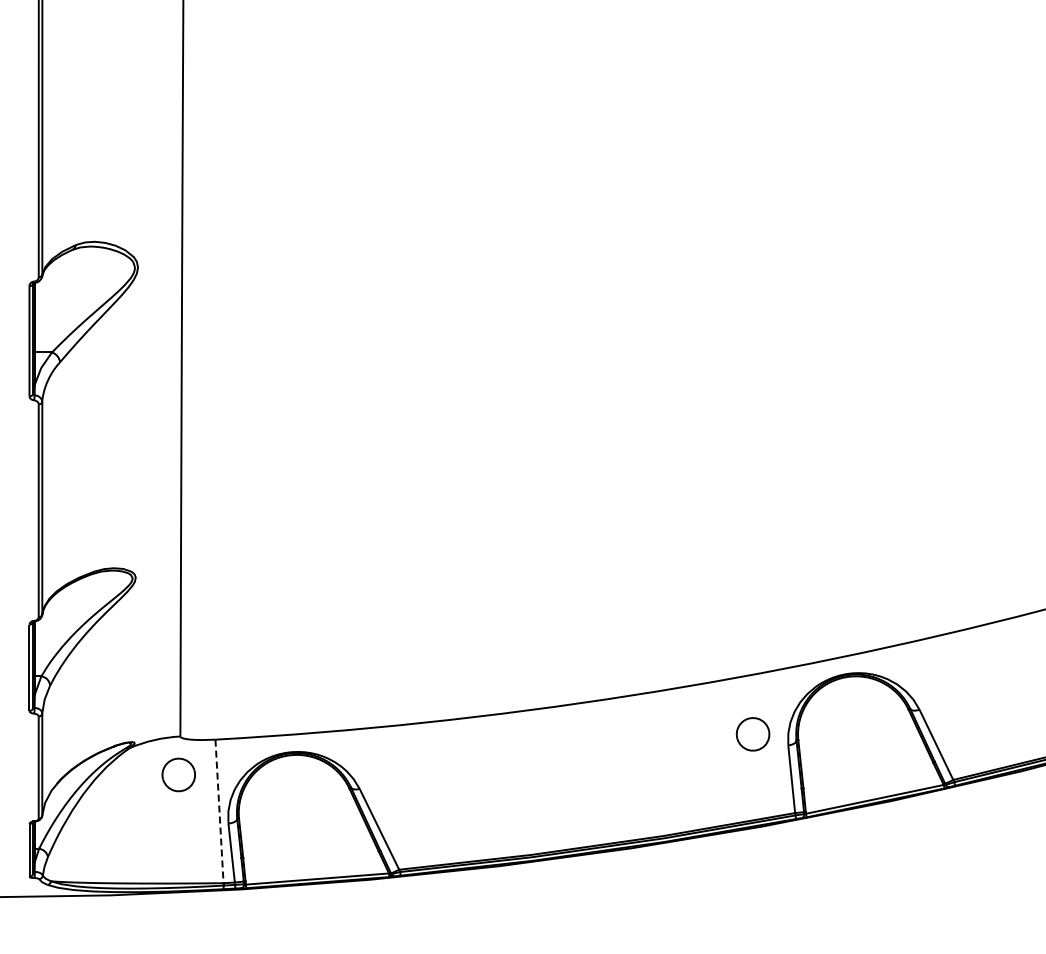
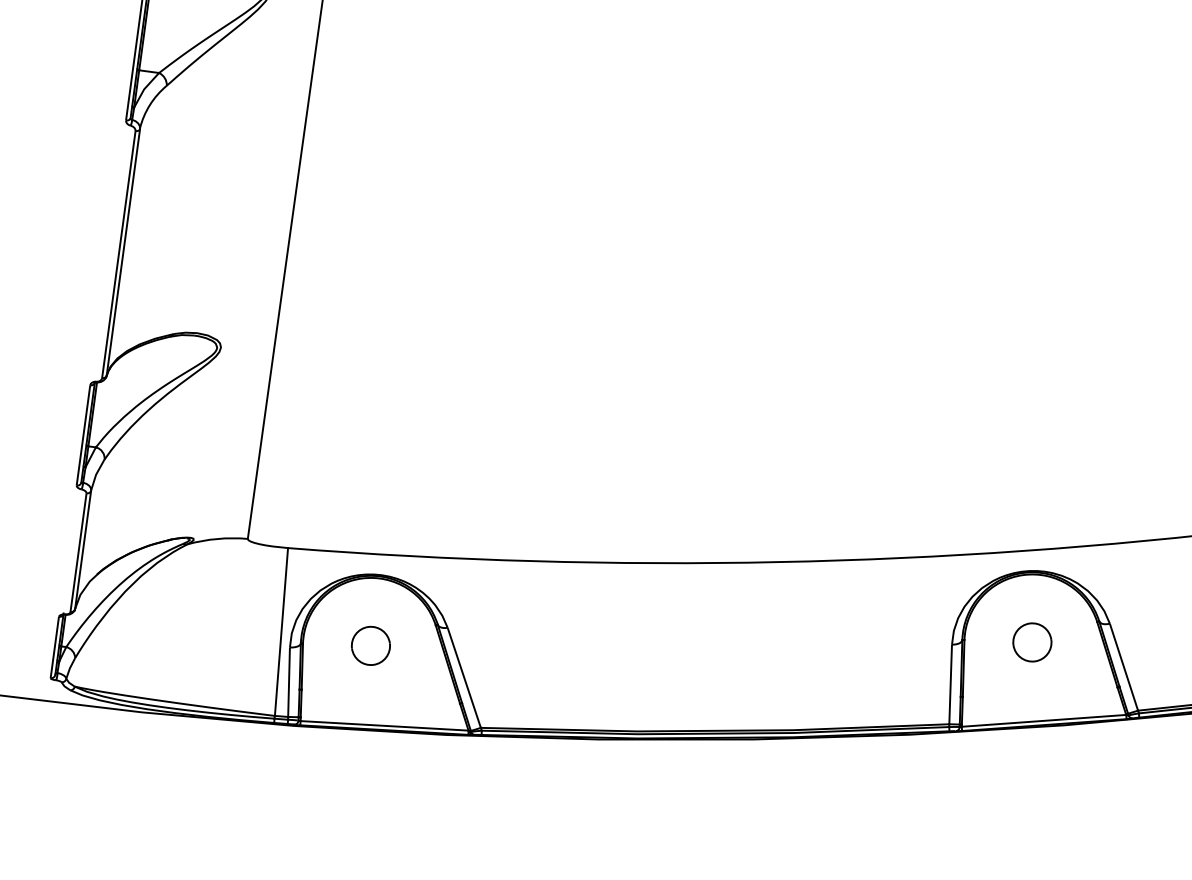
part: (752, 734) -> (1031, 642), moved
part: (178, 774) -> (370, 645), moved
line: (219, 811) -> (281, 632), dashed -> solid

